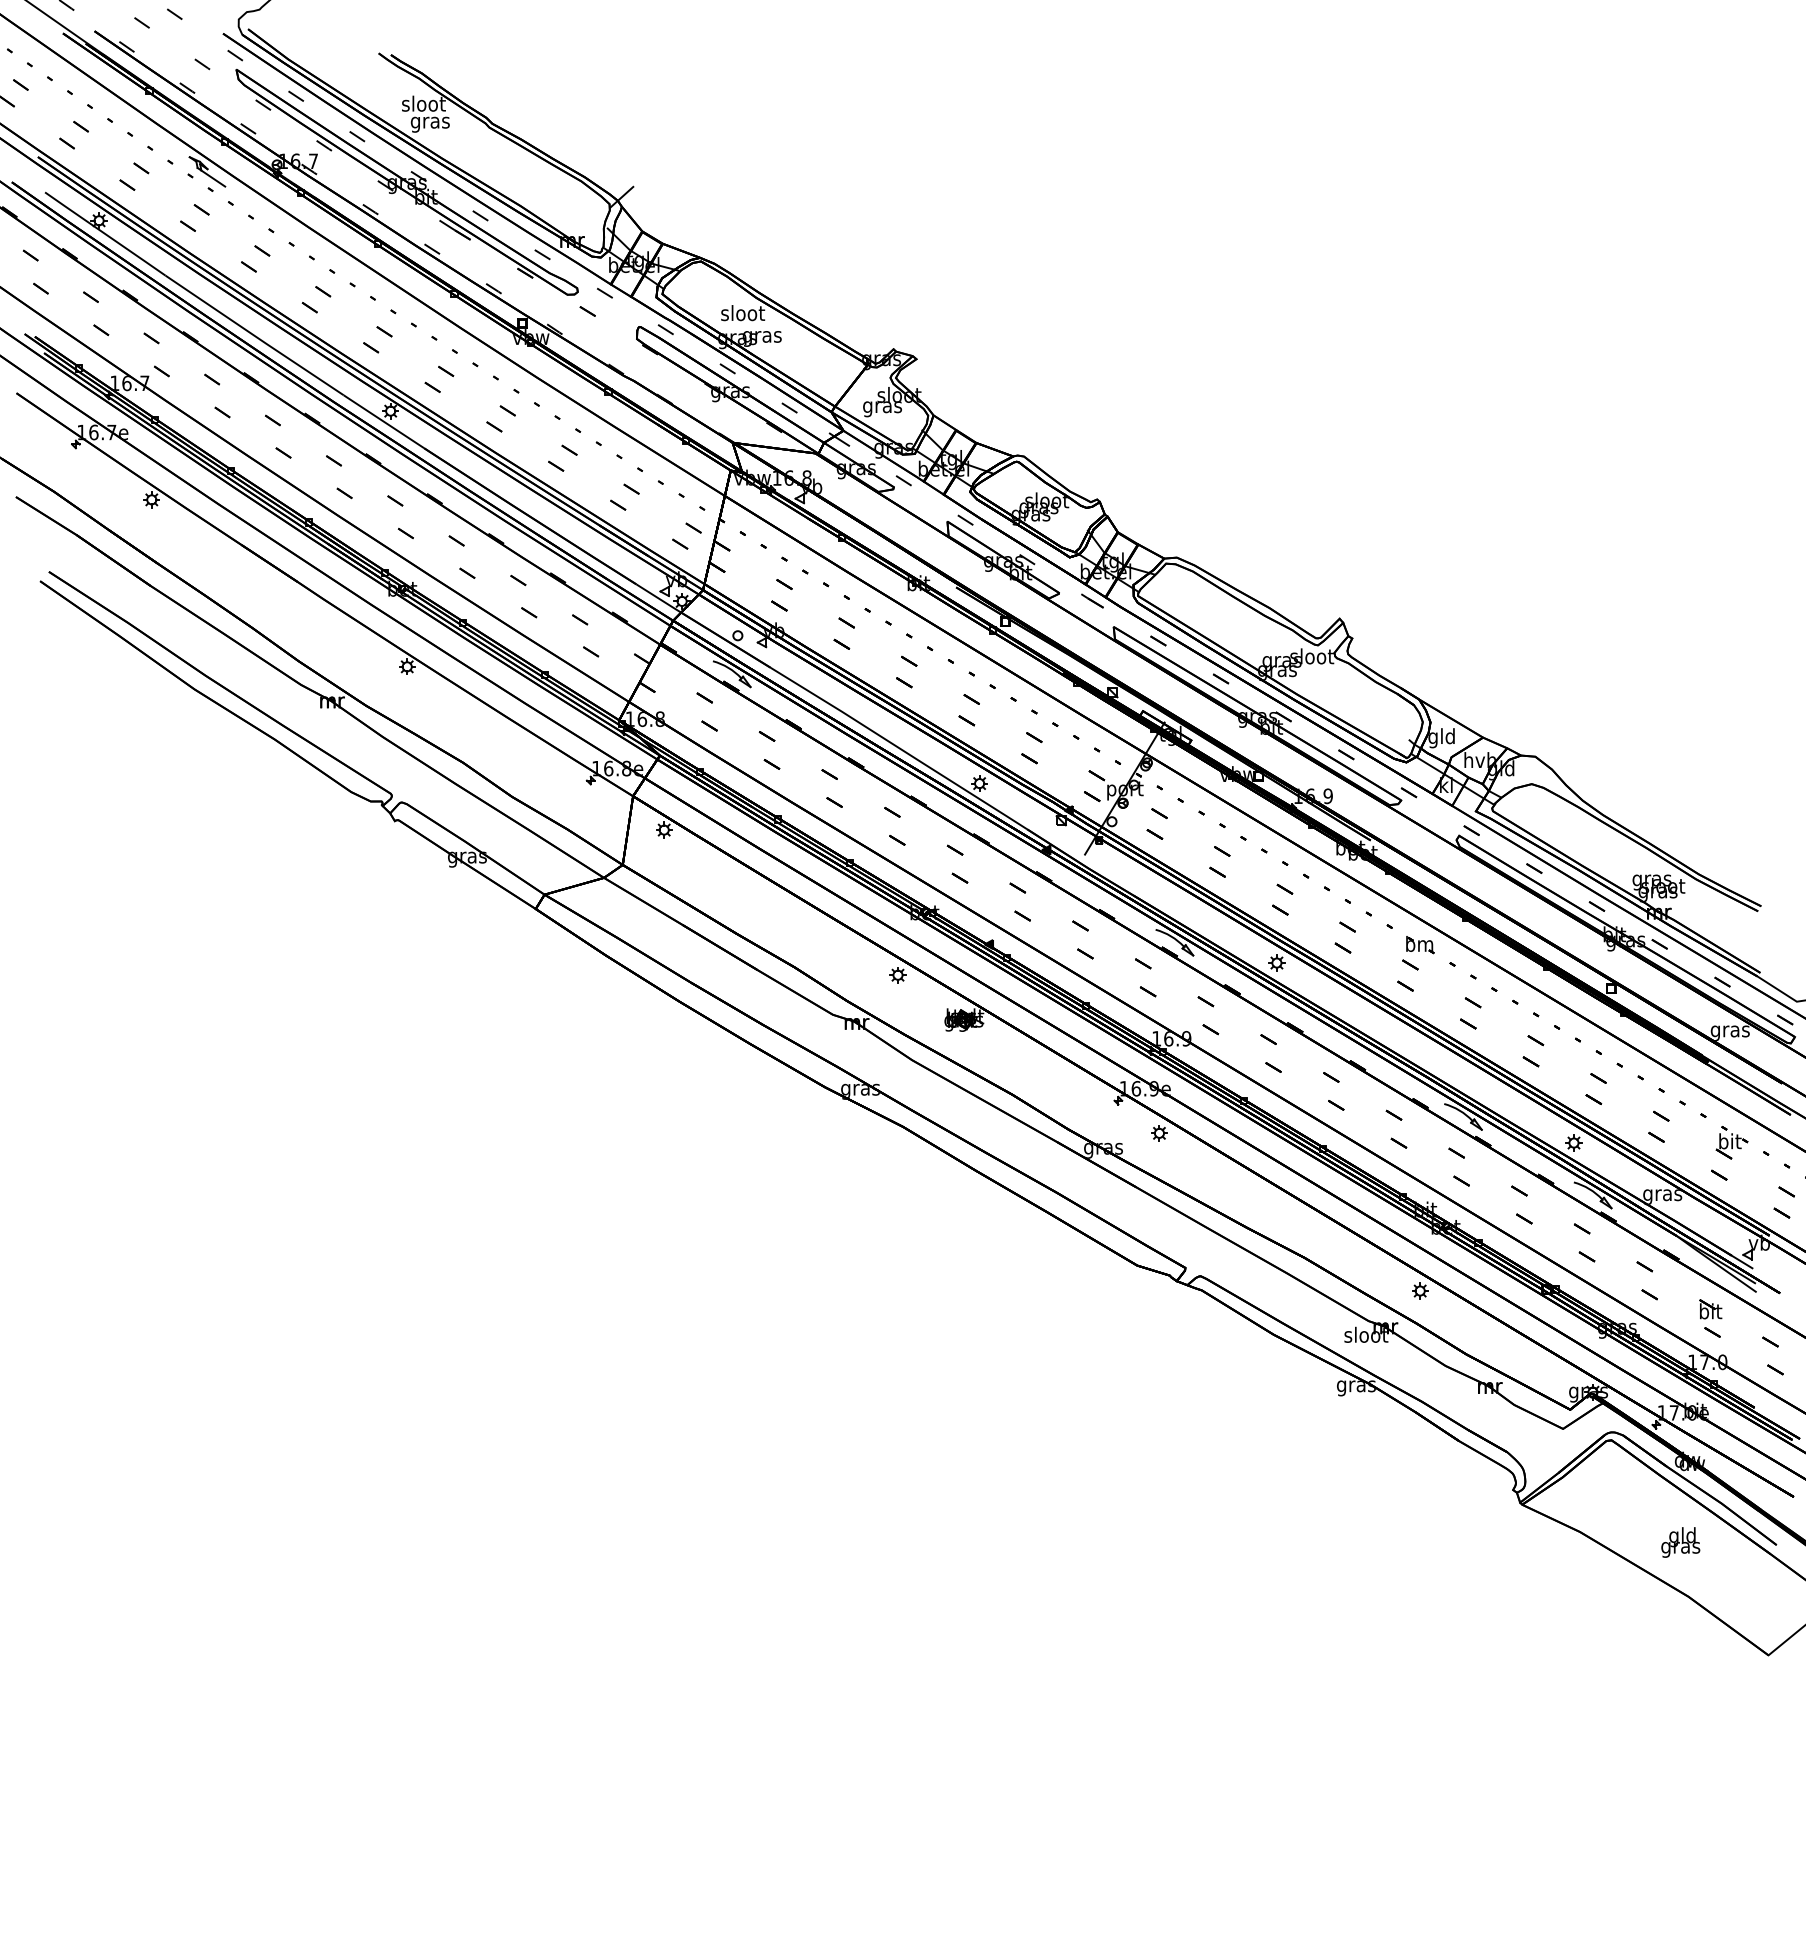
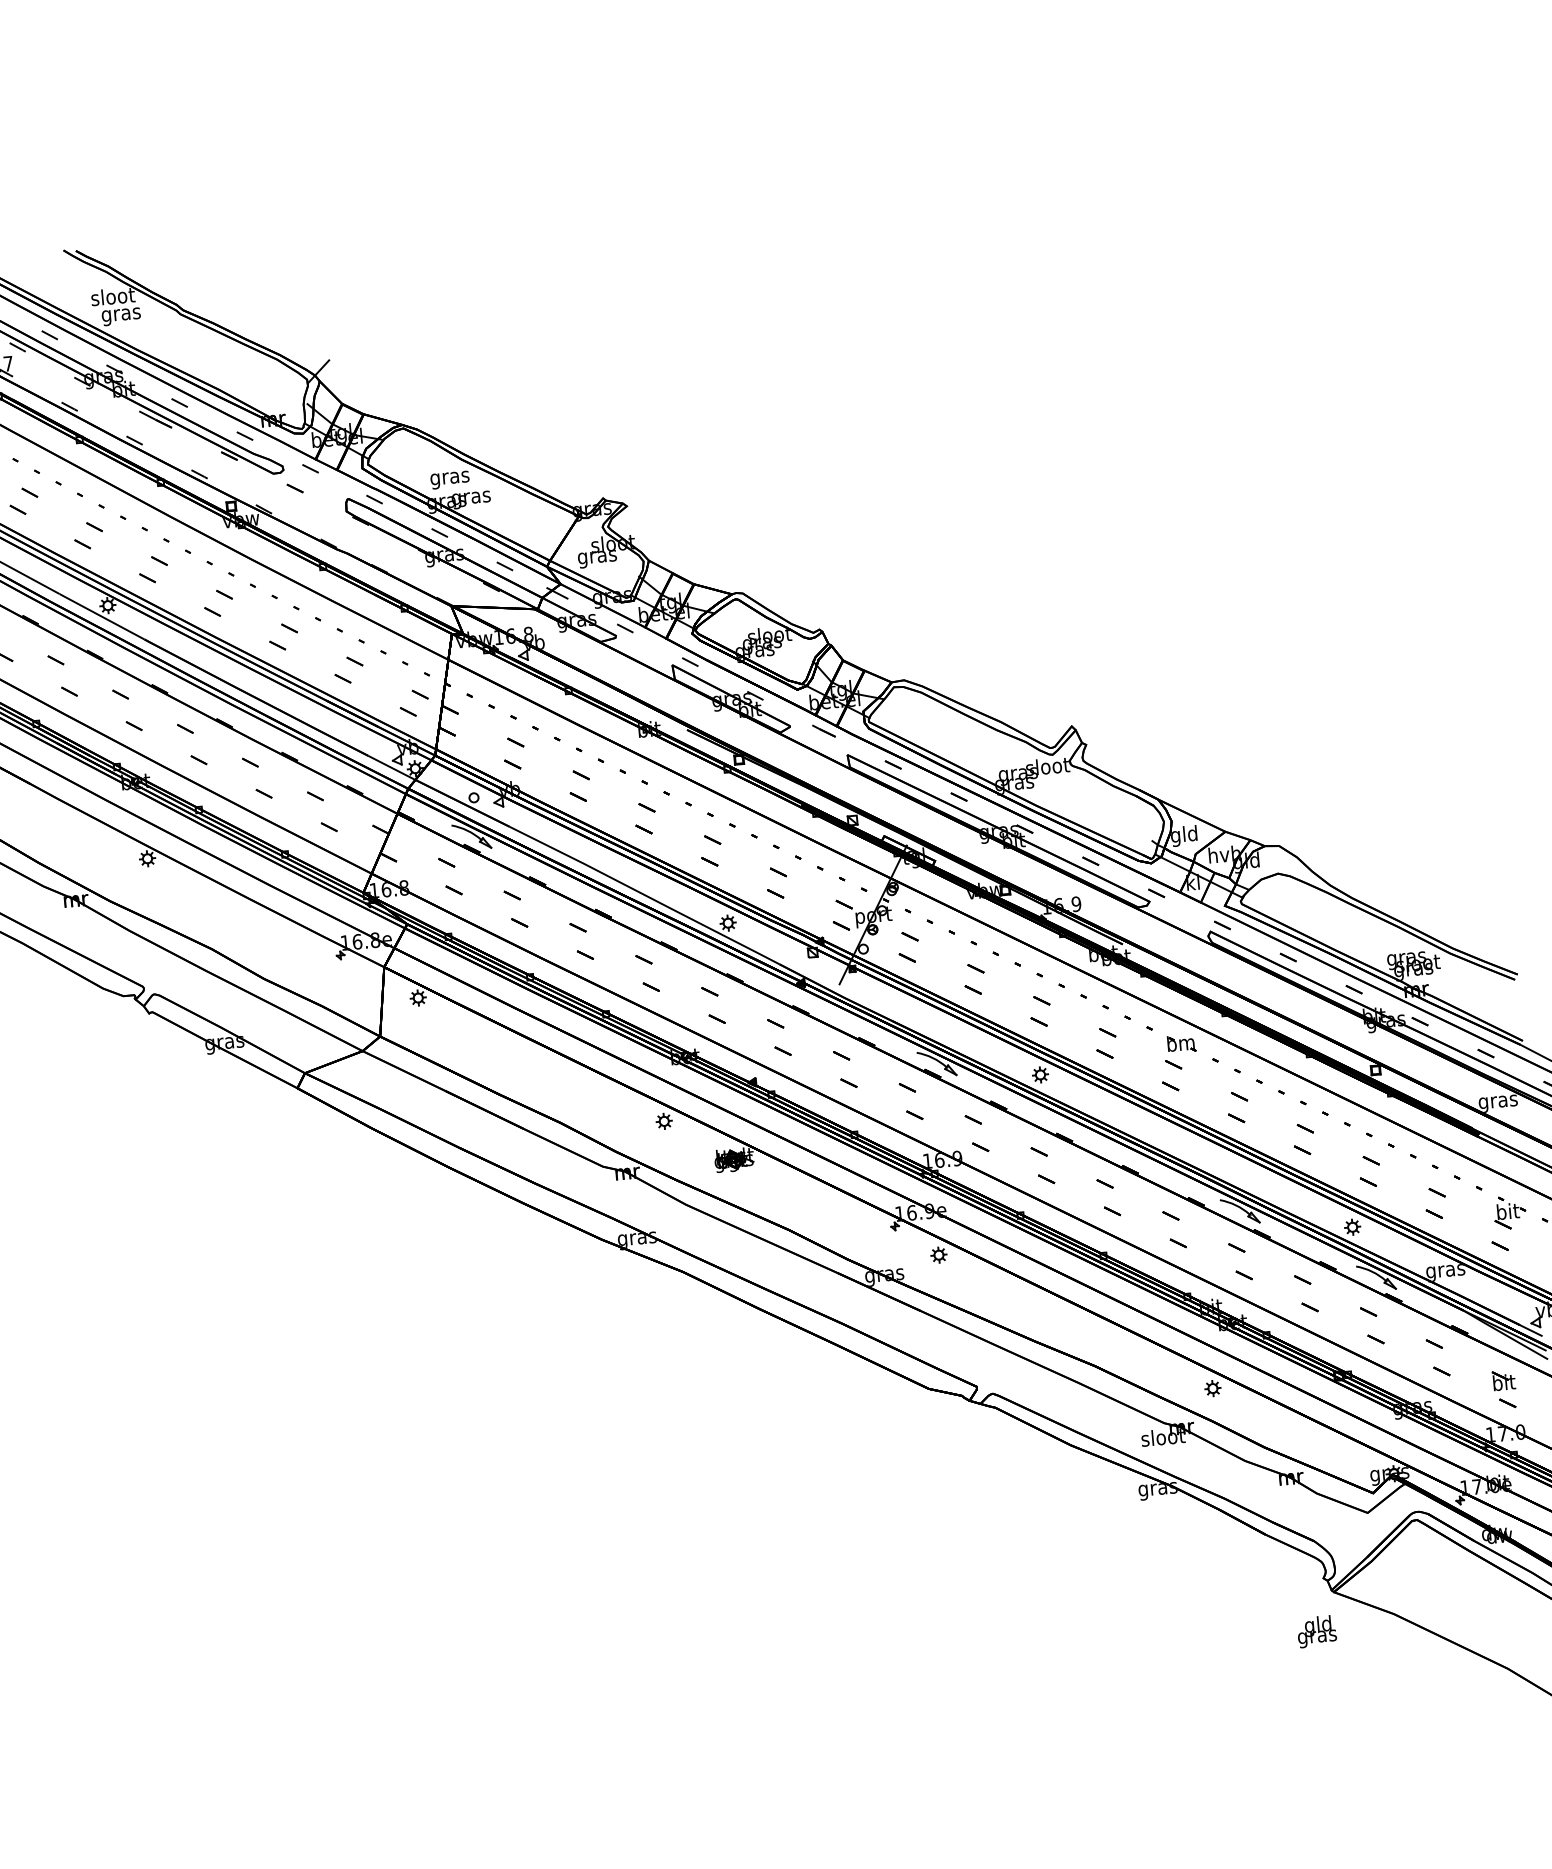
text: (743, 315) -> (450, 478), sloot -> gras
text: (1680, 1542) -> (1316, 1631), moved

